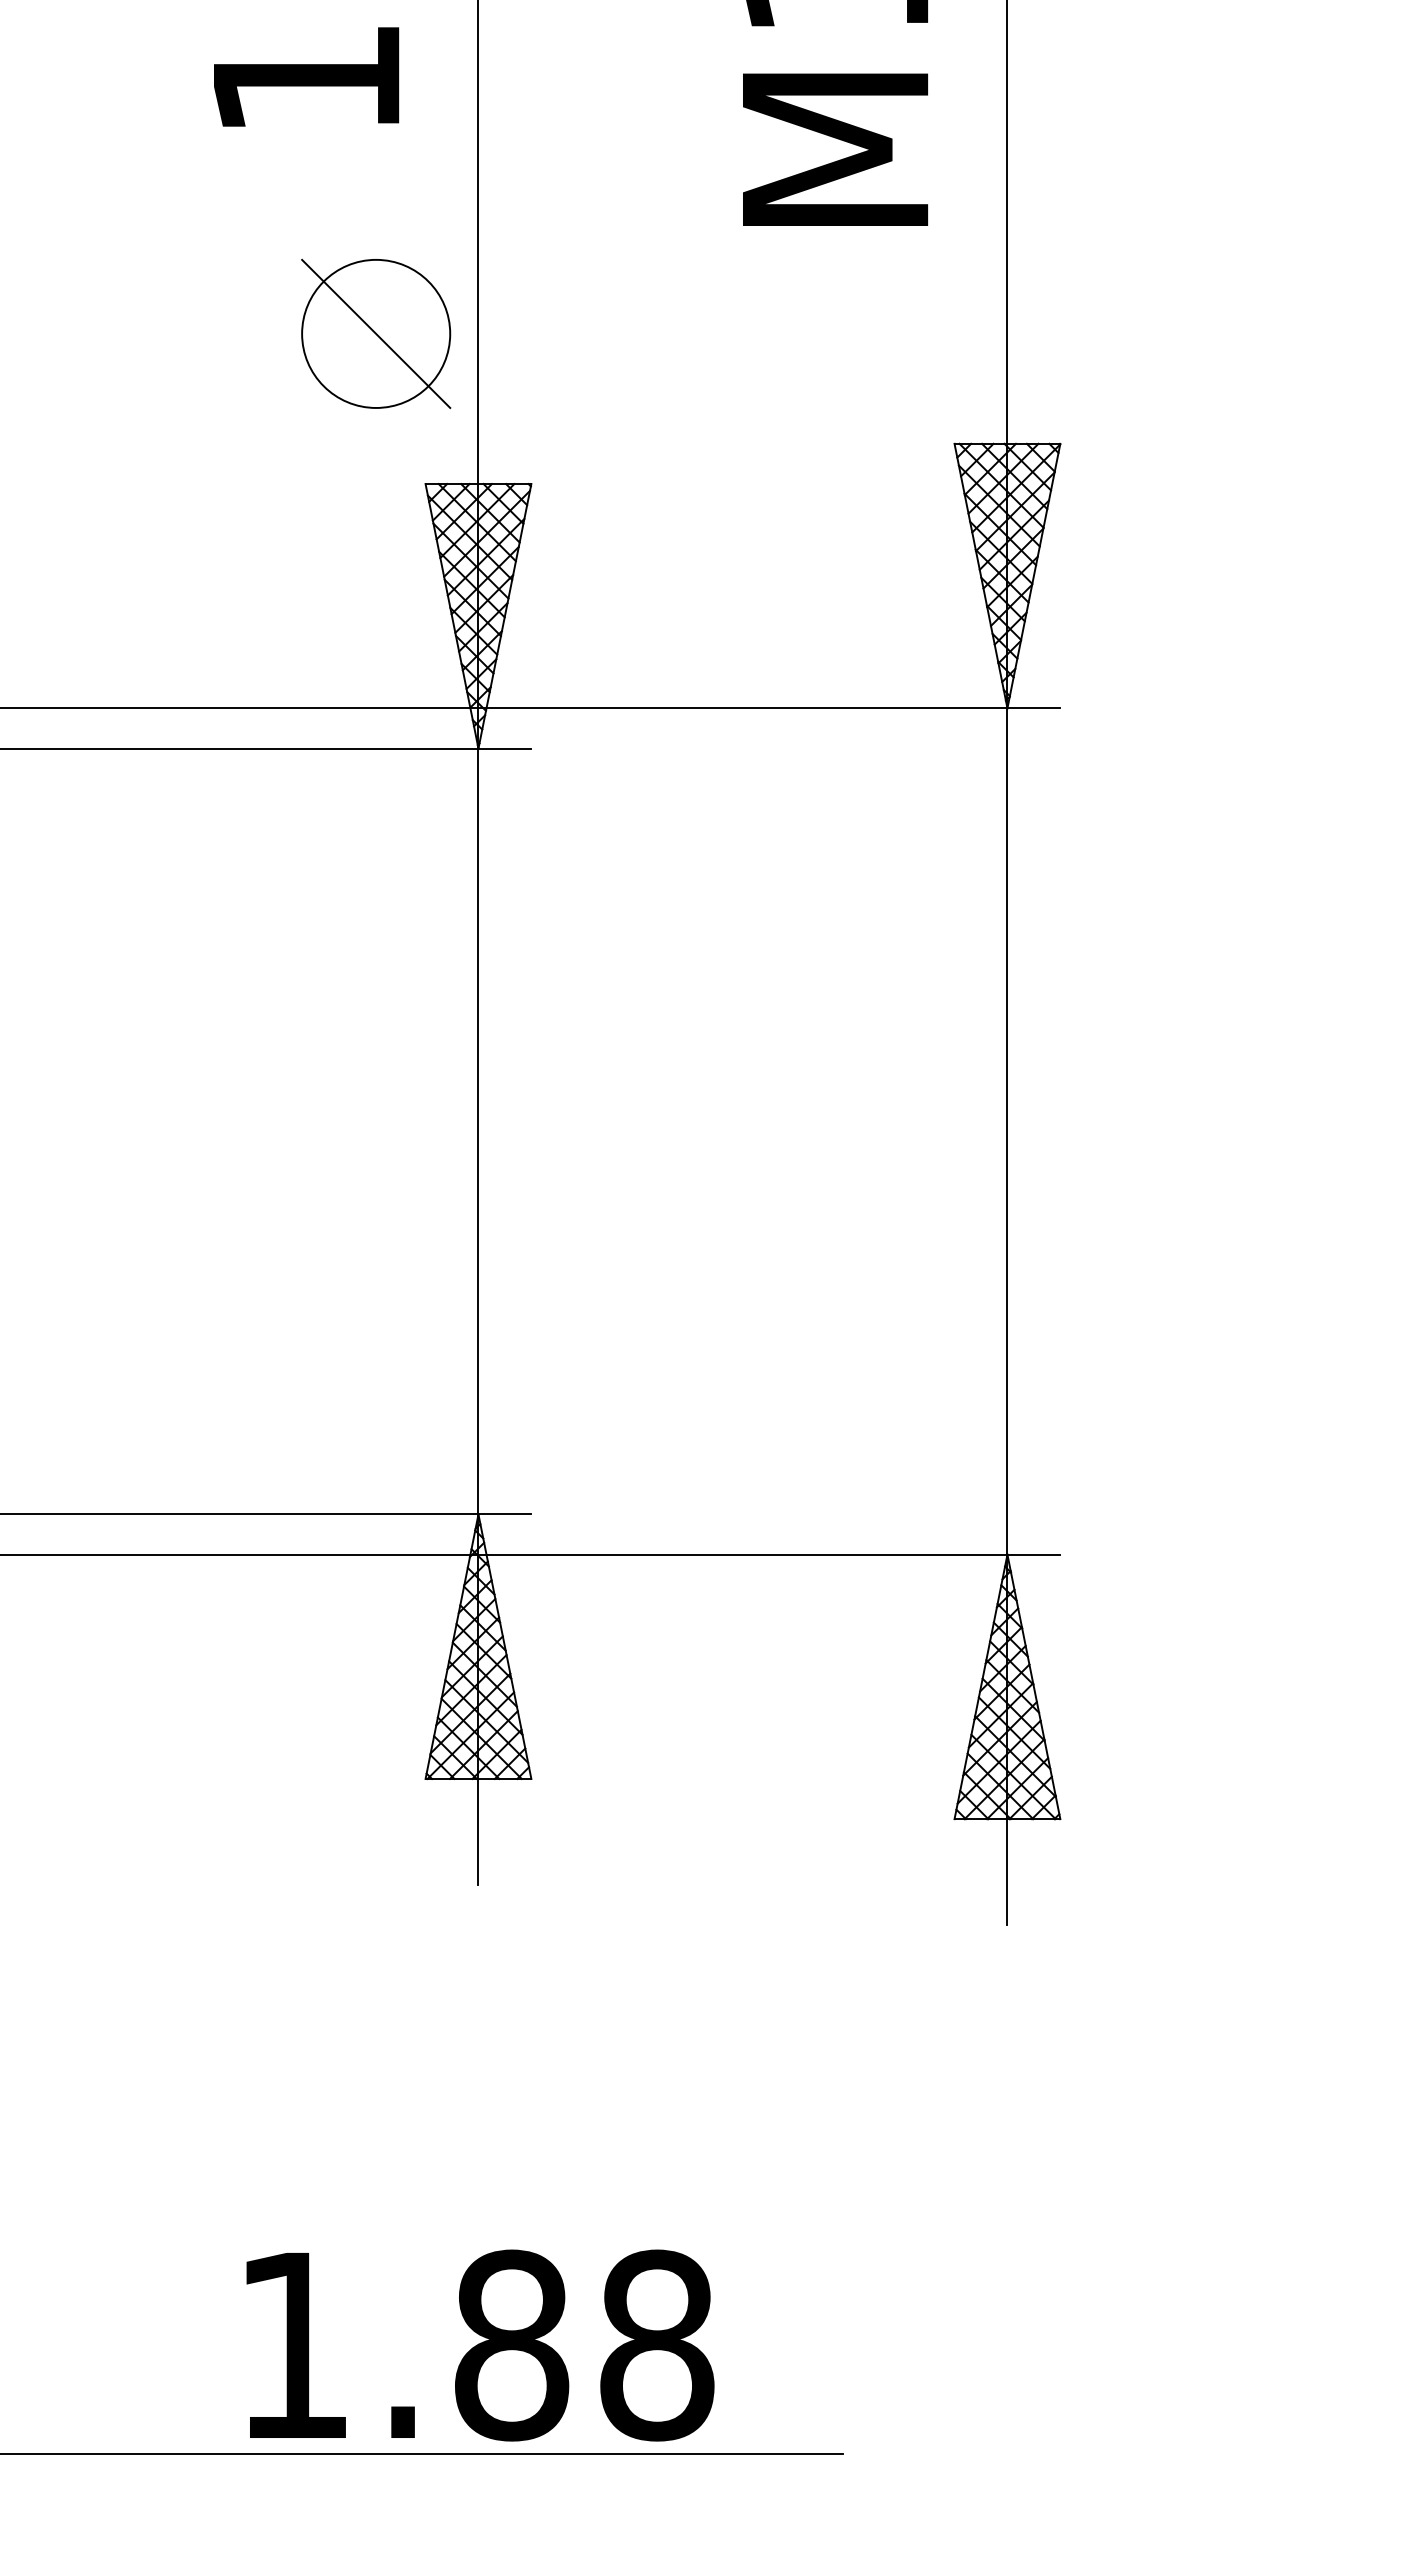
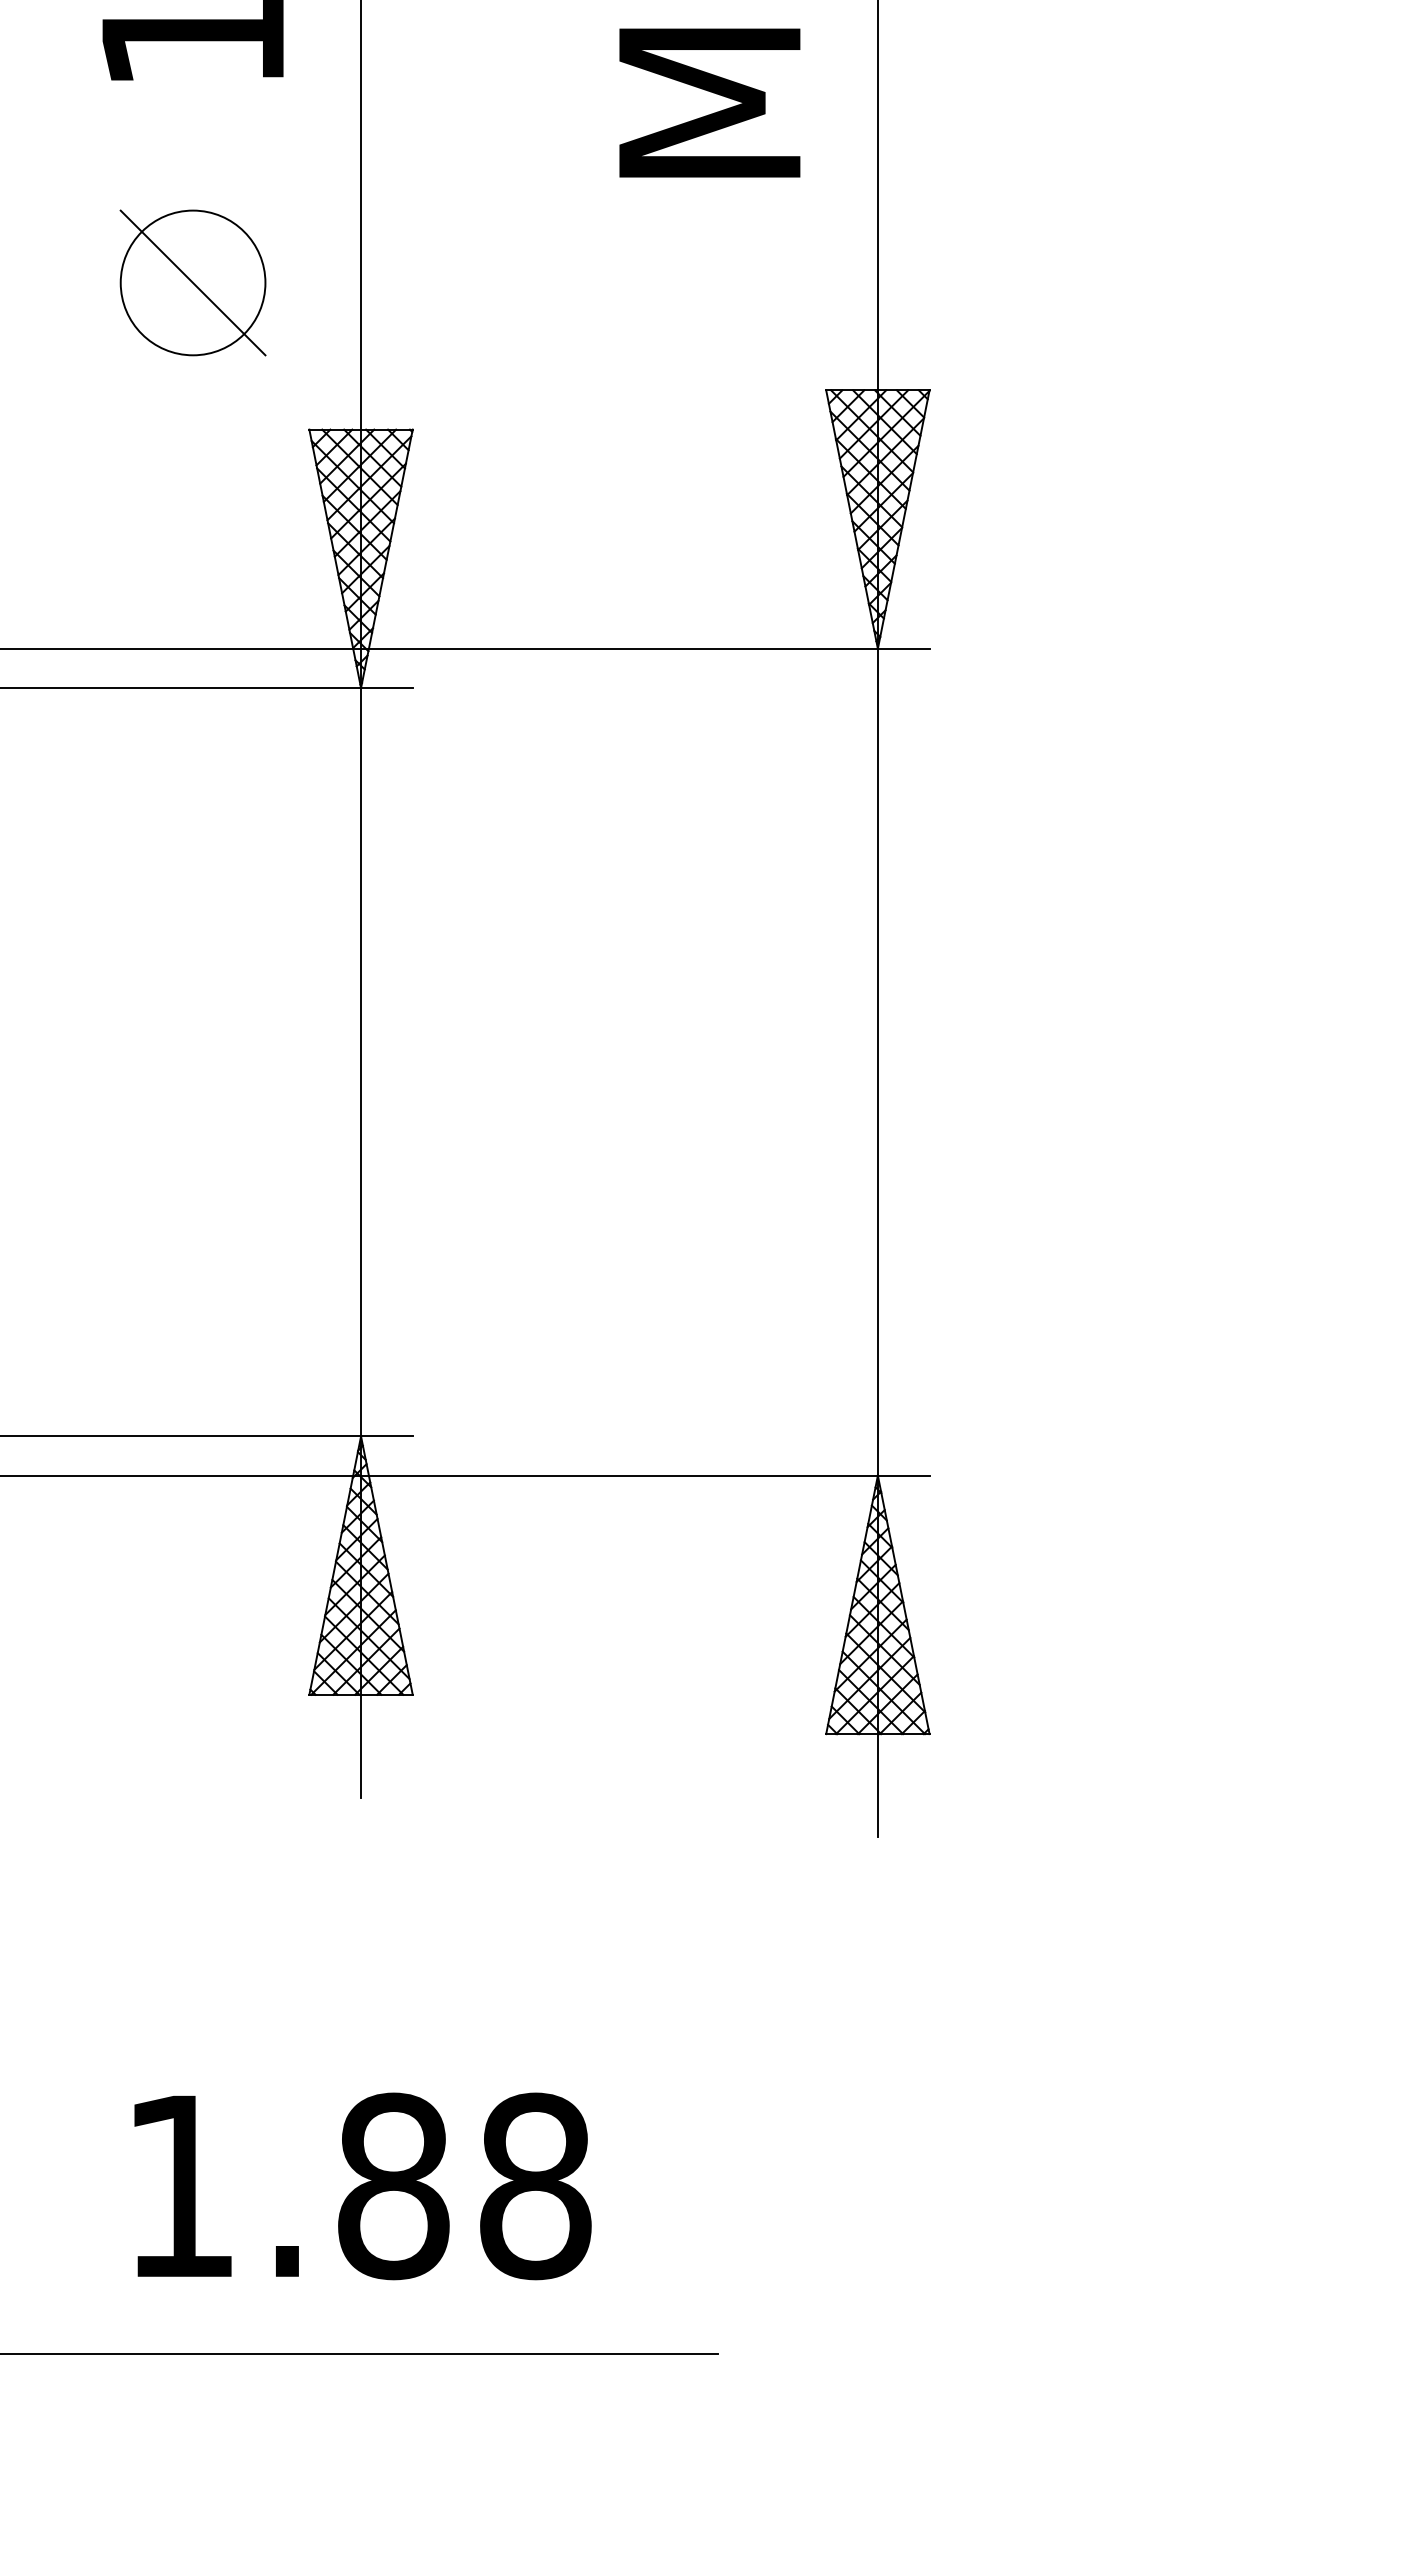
part: (375, 333) -> (192, 282), moved
text: (479, 2345) -> (362, 2186), moved

